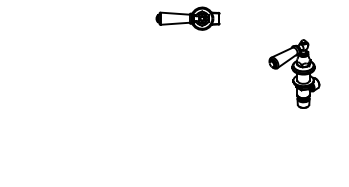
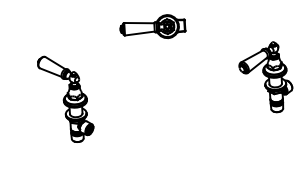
part: (99, 82) -> (65, 98), added

